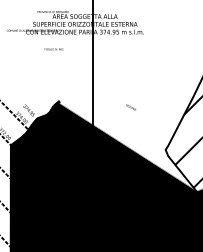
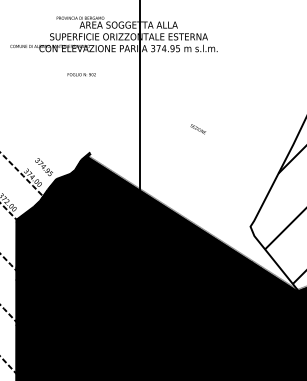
text: (131, 107) -> (198, 129), moved

